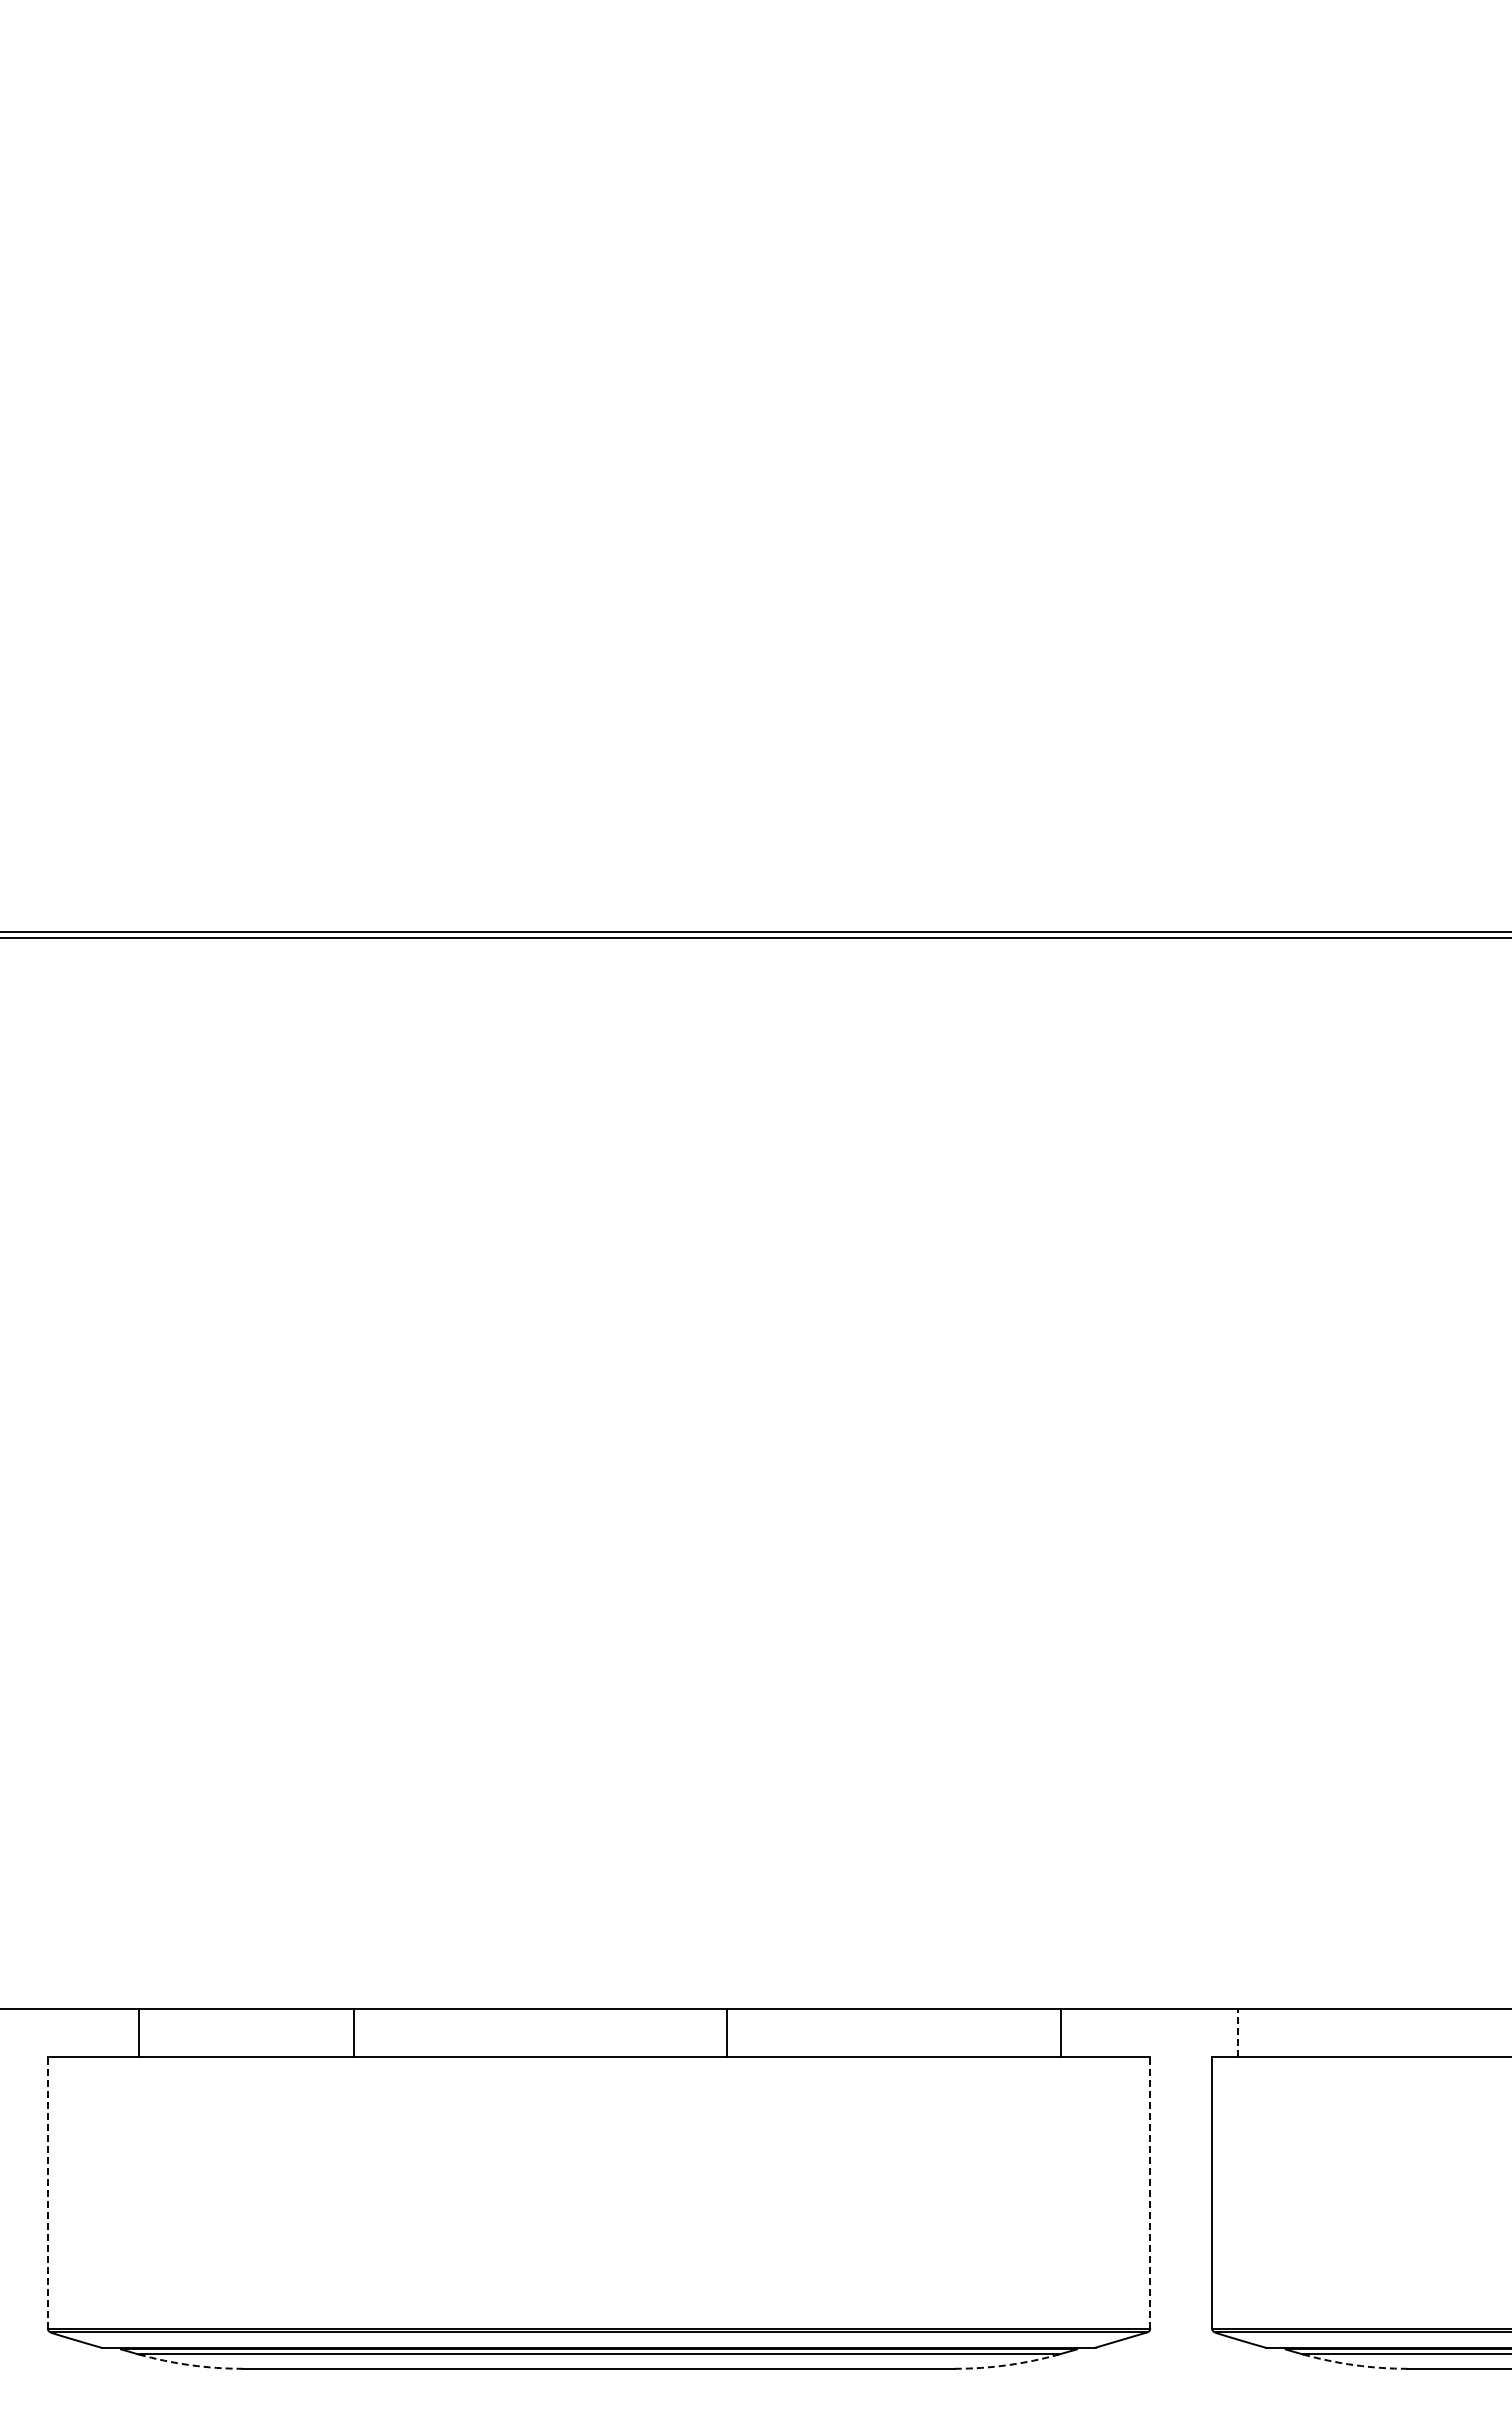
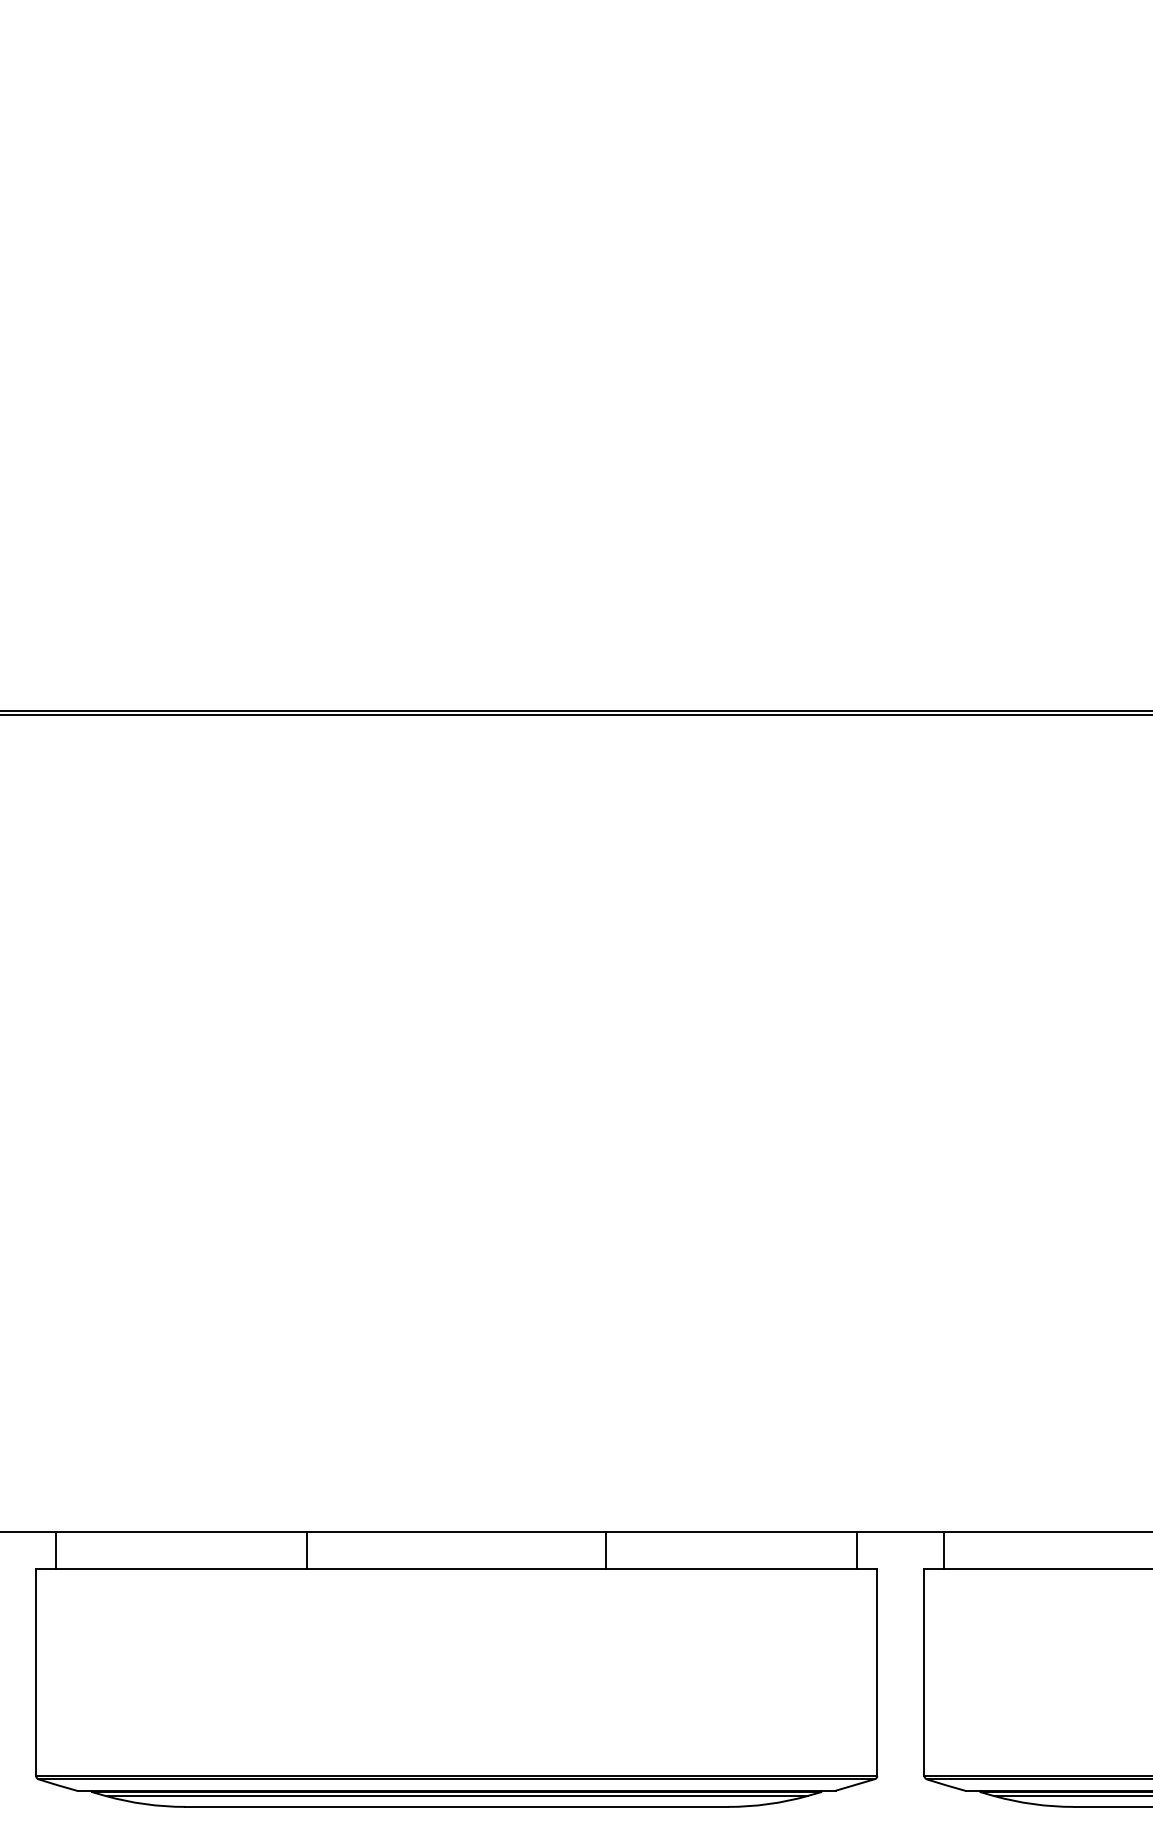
line: (1238, 2032) -> (944, 1550), dashed -> solid
line: (138, 2033) -> (55, 1551), moved
line: (354, 2033) -> (307, 1551), moved
line: (727, 2033) -> (605, 1551), moved
line: (1060, 2033) -> (856, 1551), moved
line: (47, 2193) -> (35, 1673), dashed -> solid
line: (1150, 2193) -> (877, 1673), dashed -> solid
arc: (190, 2365) -> (145, 1804), dashed -> solid
arc: (1007, 2365) -> (768, 1804), dashed -> solid
arc: (1354, 2365) -> (1033, 1804), dashed -> solid

